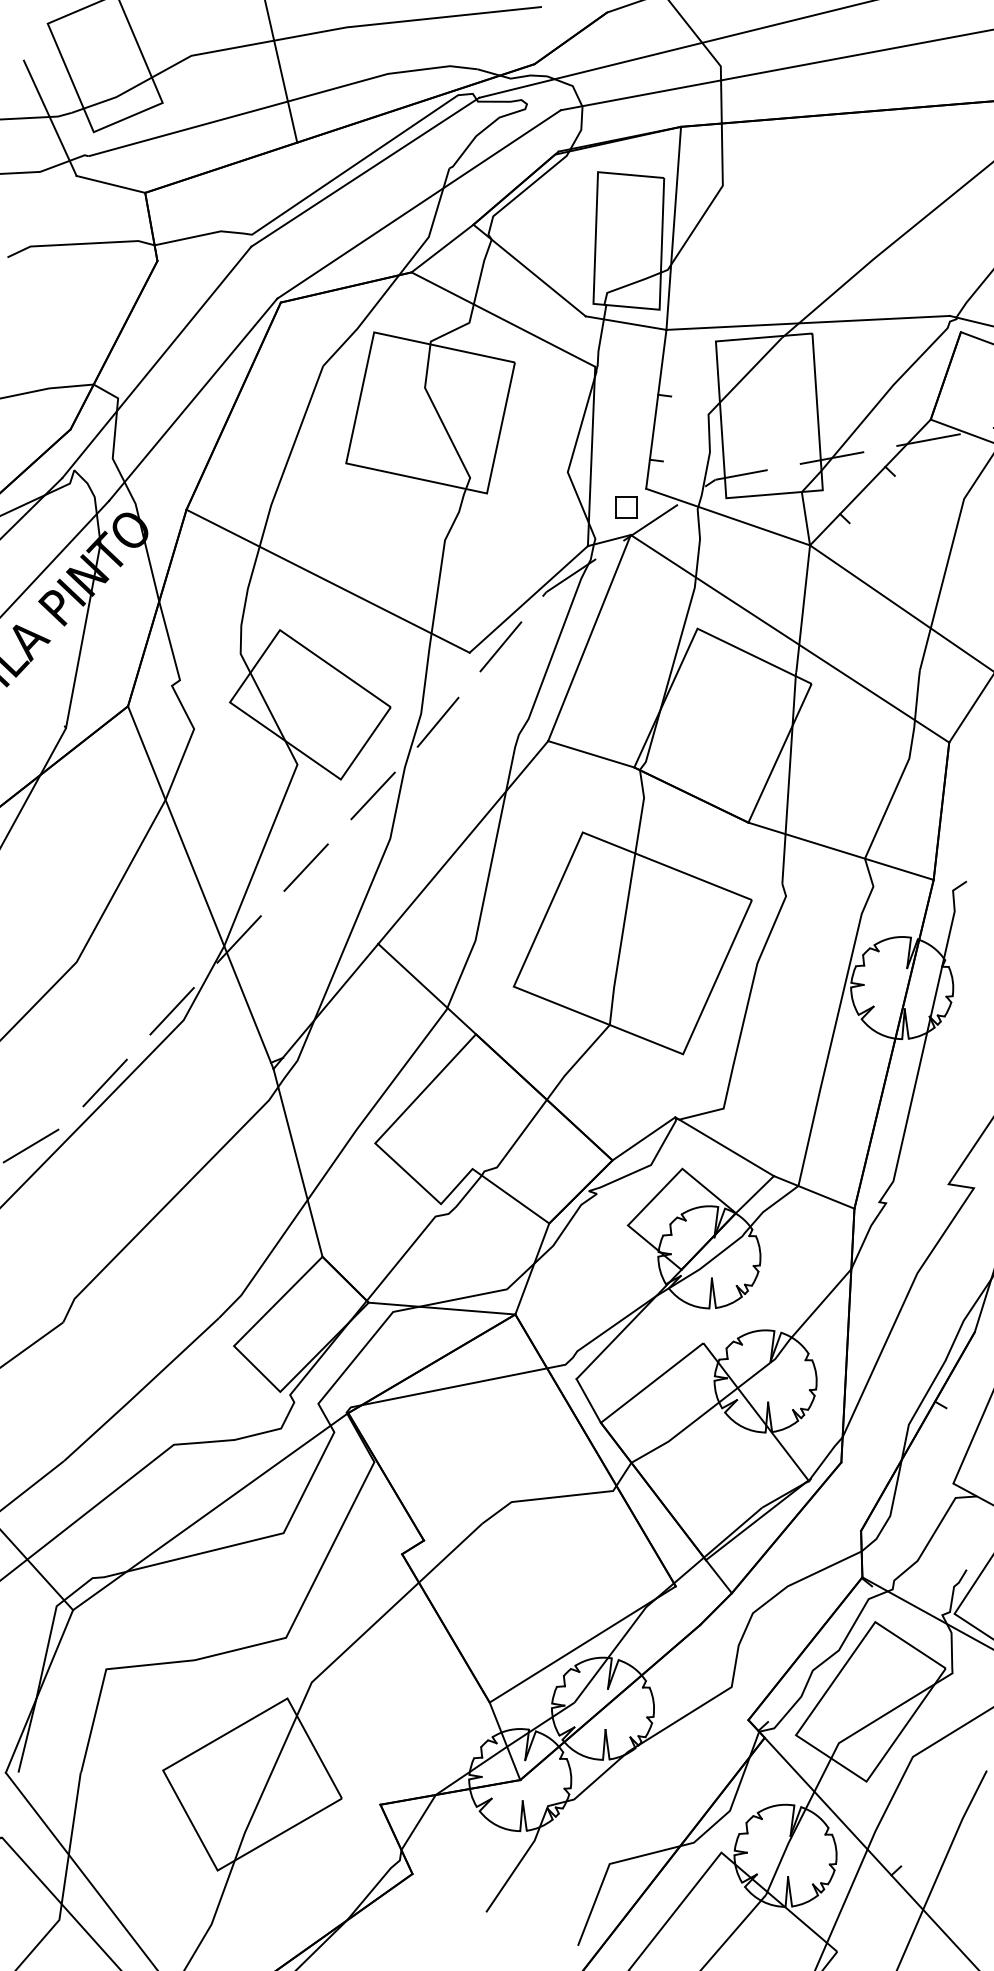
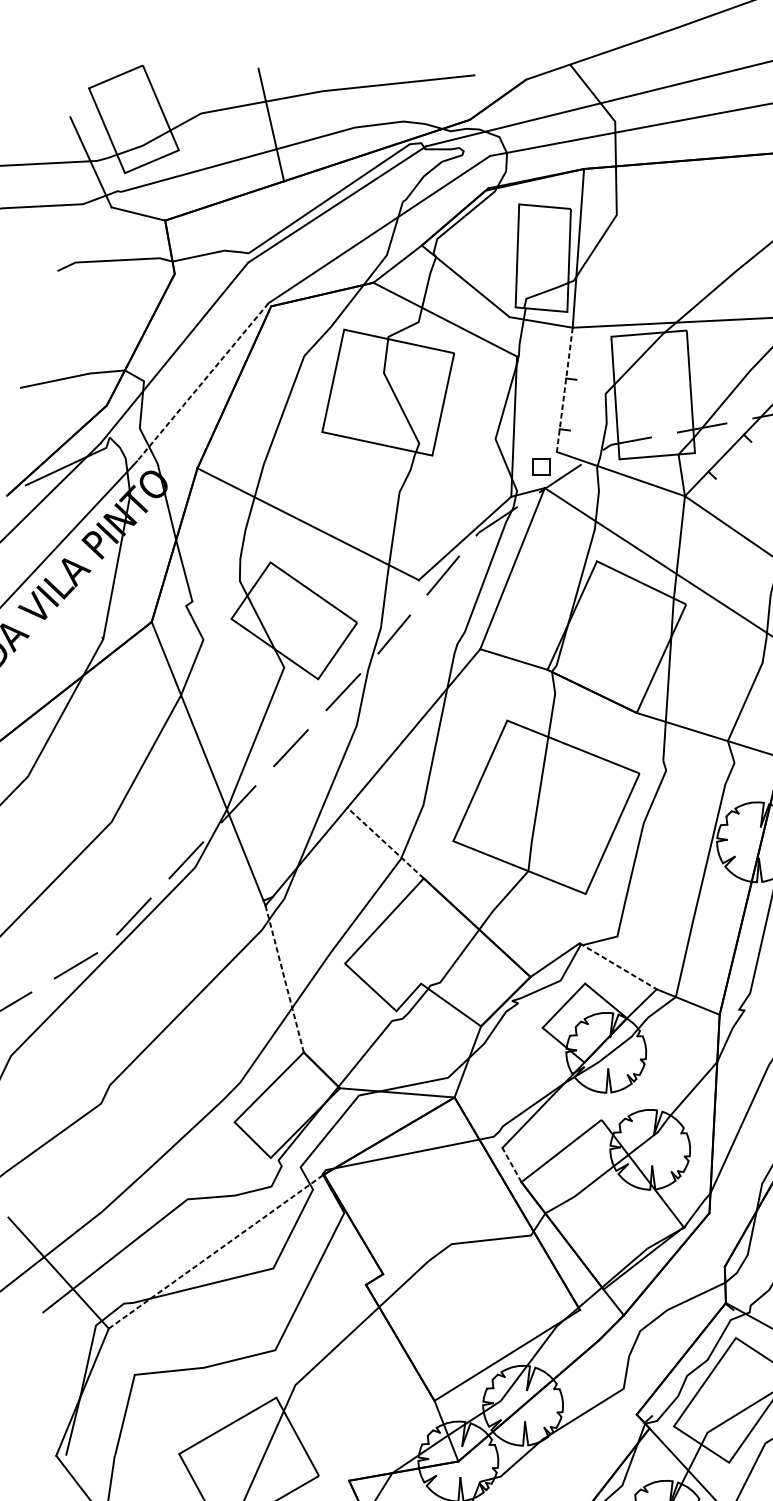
line: (192, 400) -> (202, 382), solid -> dashed
line: (656, 409) -> (564, 389), solid -> dashed
line: (427, 989) -> (385, 843), solid -> dashed
line: (725, 1146) -> (618, 966), solid -> dashed
line: (297, 1162) -> (284, 978), solid -> dashed
line: (588, 1400) -> (511, 1164), solid -> dashed
line: (211, 1511) -> (217, 1251), solid -> dashed

